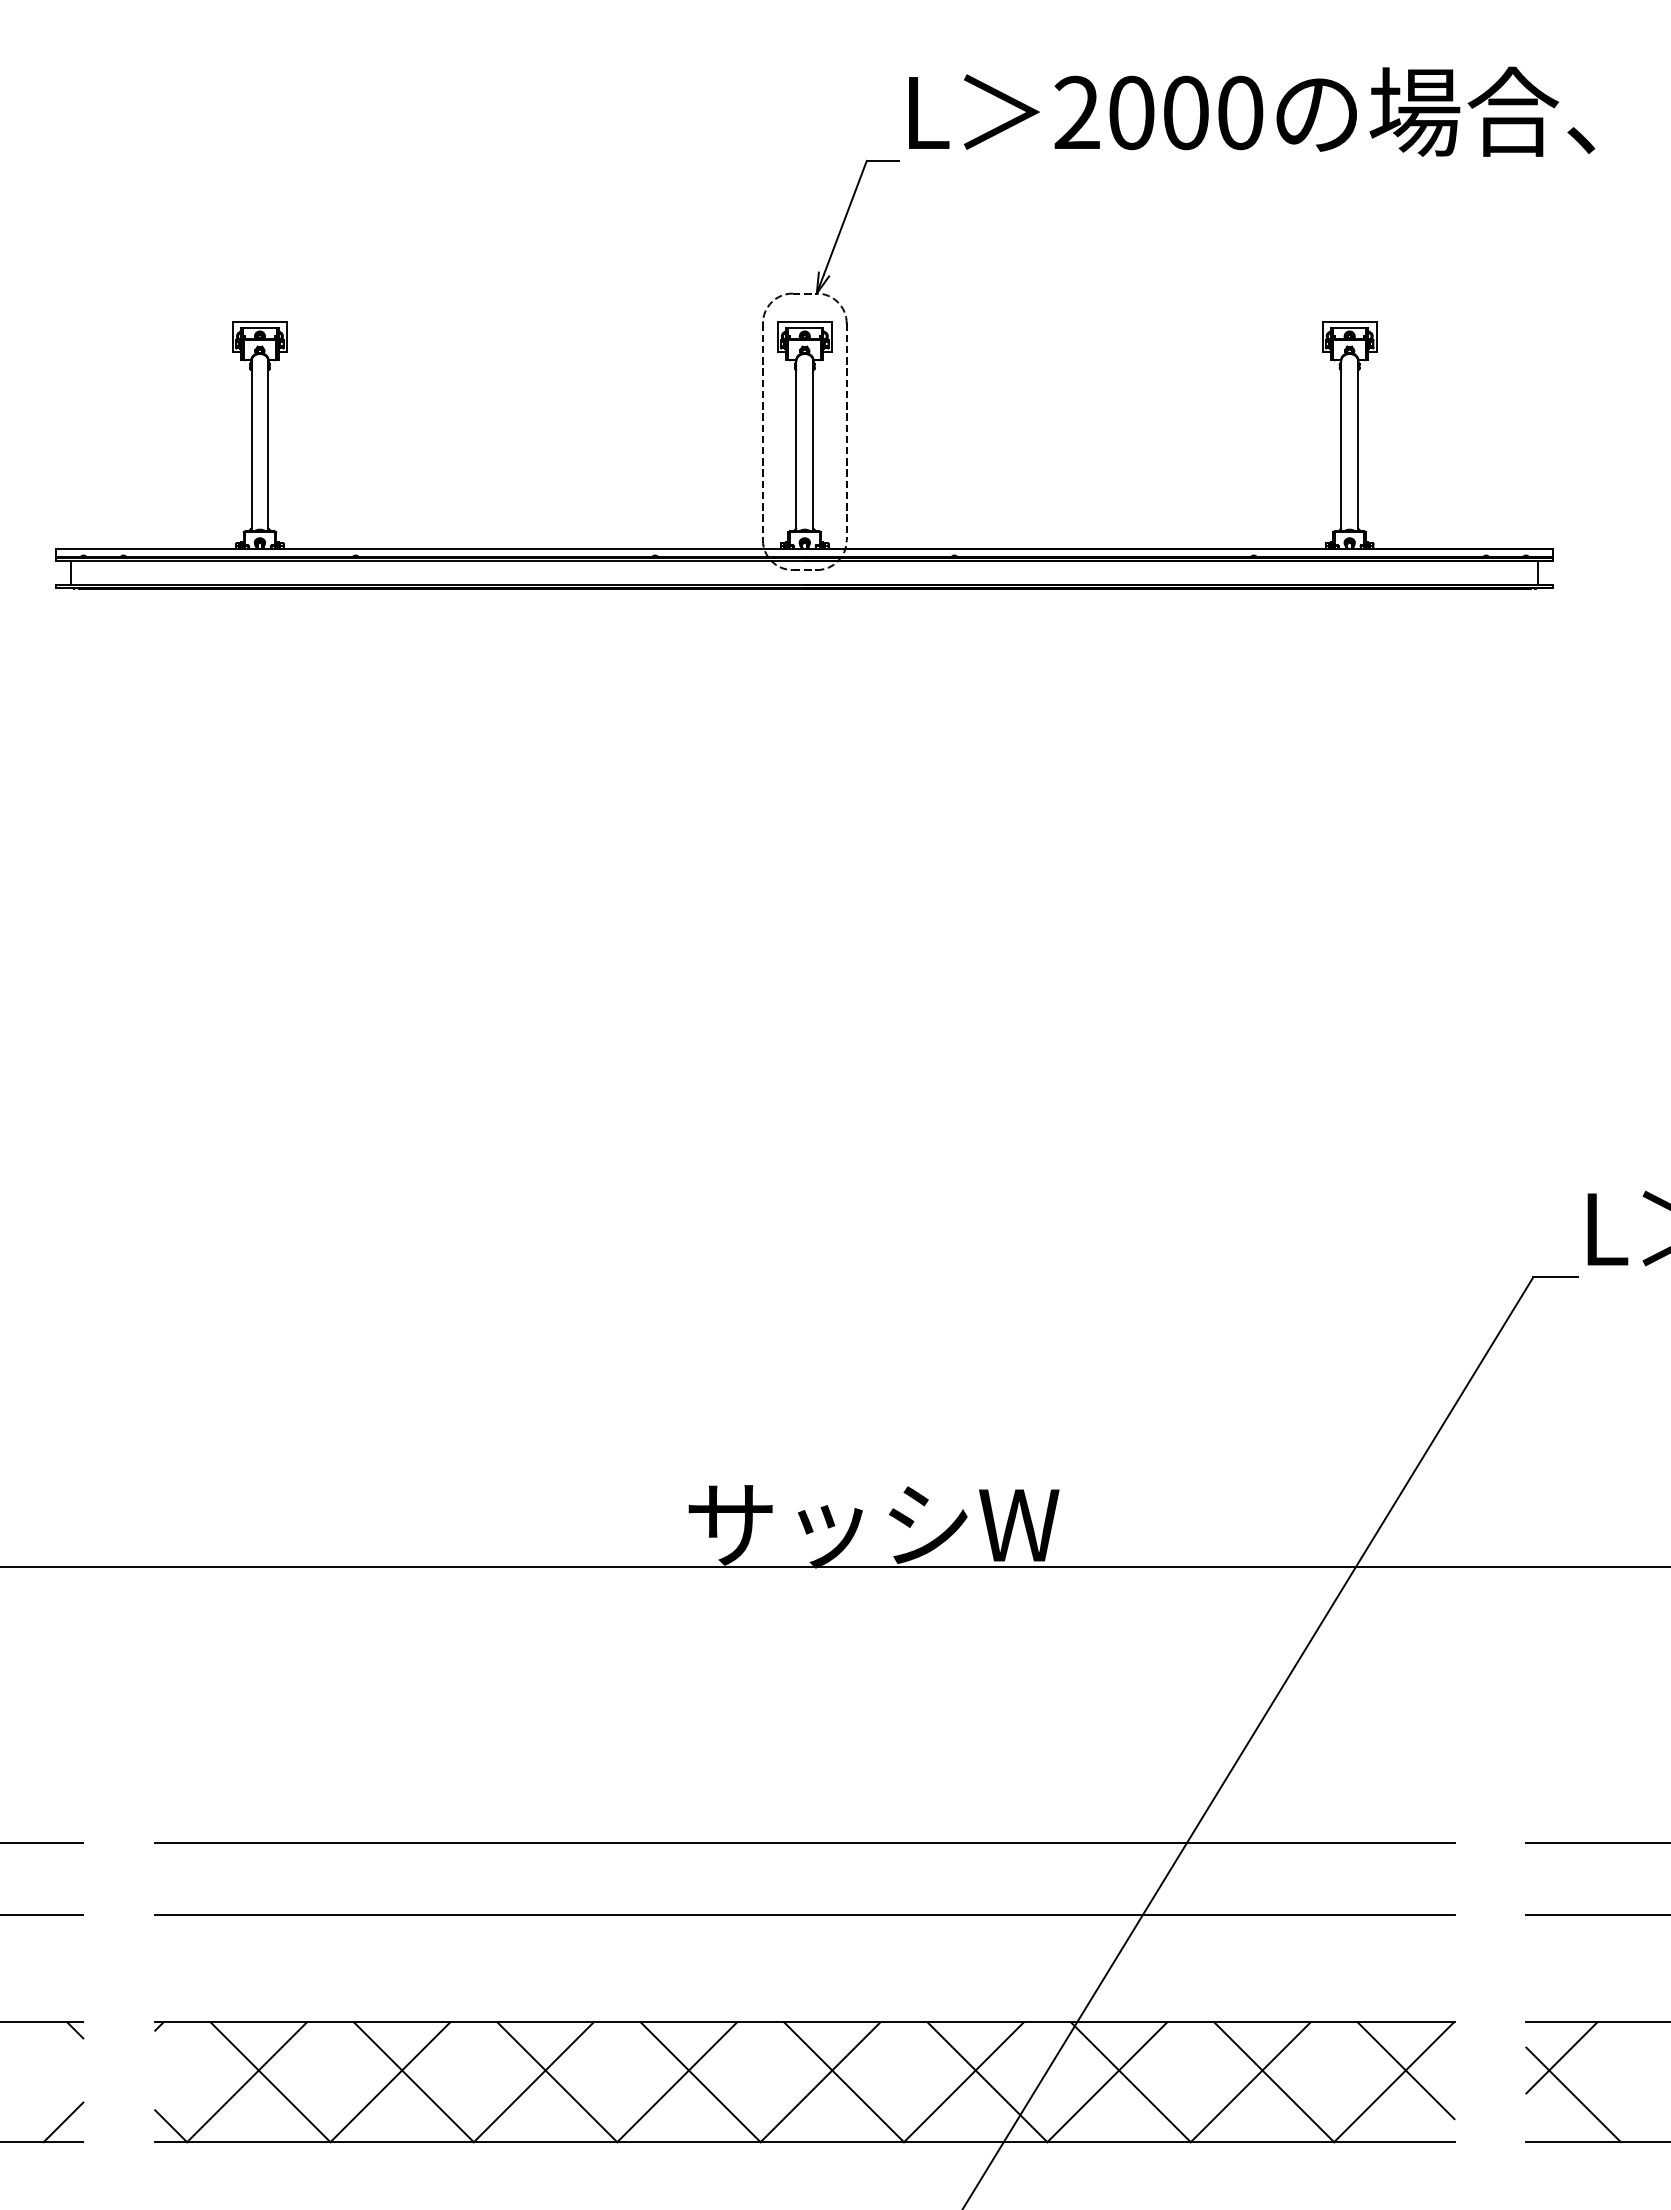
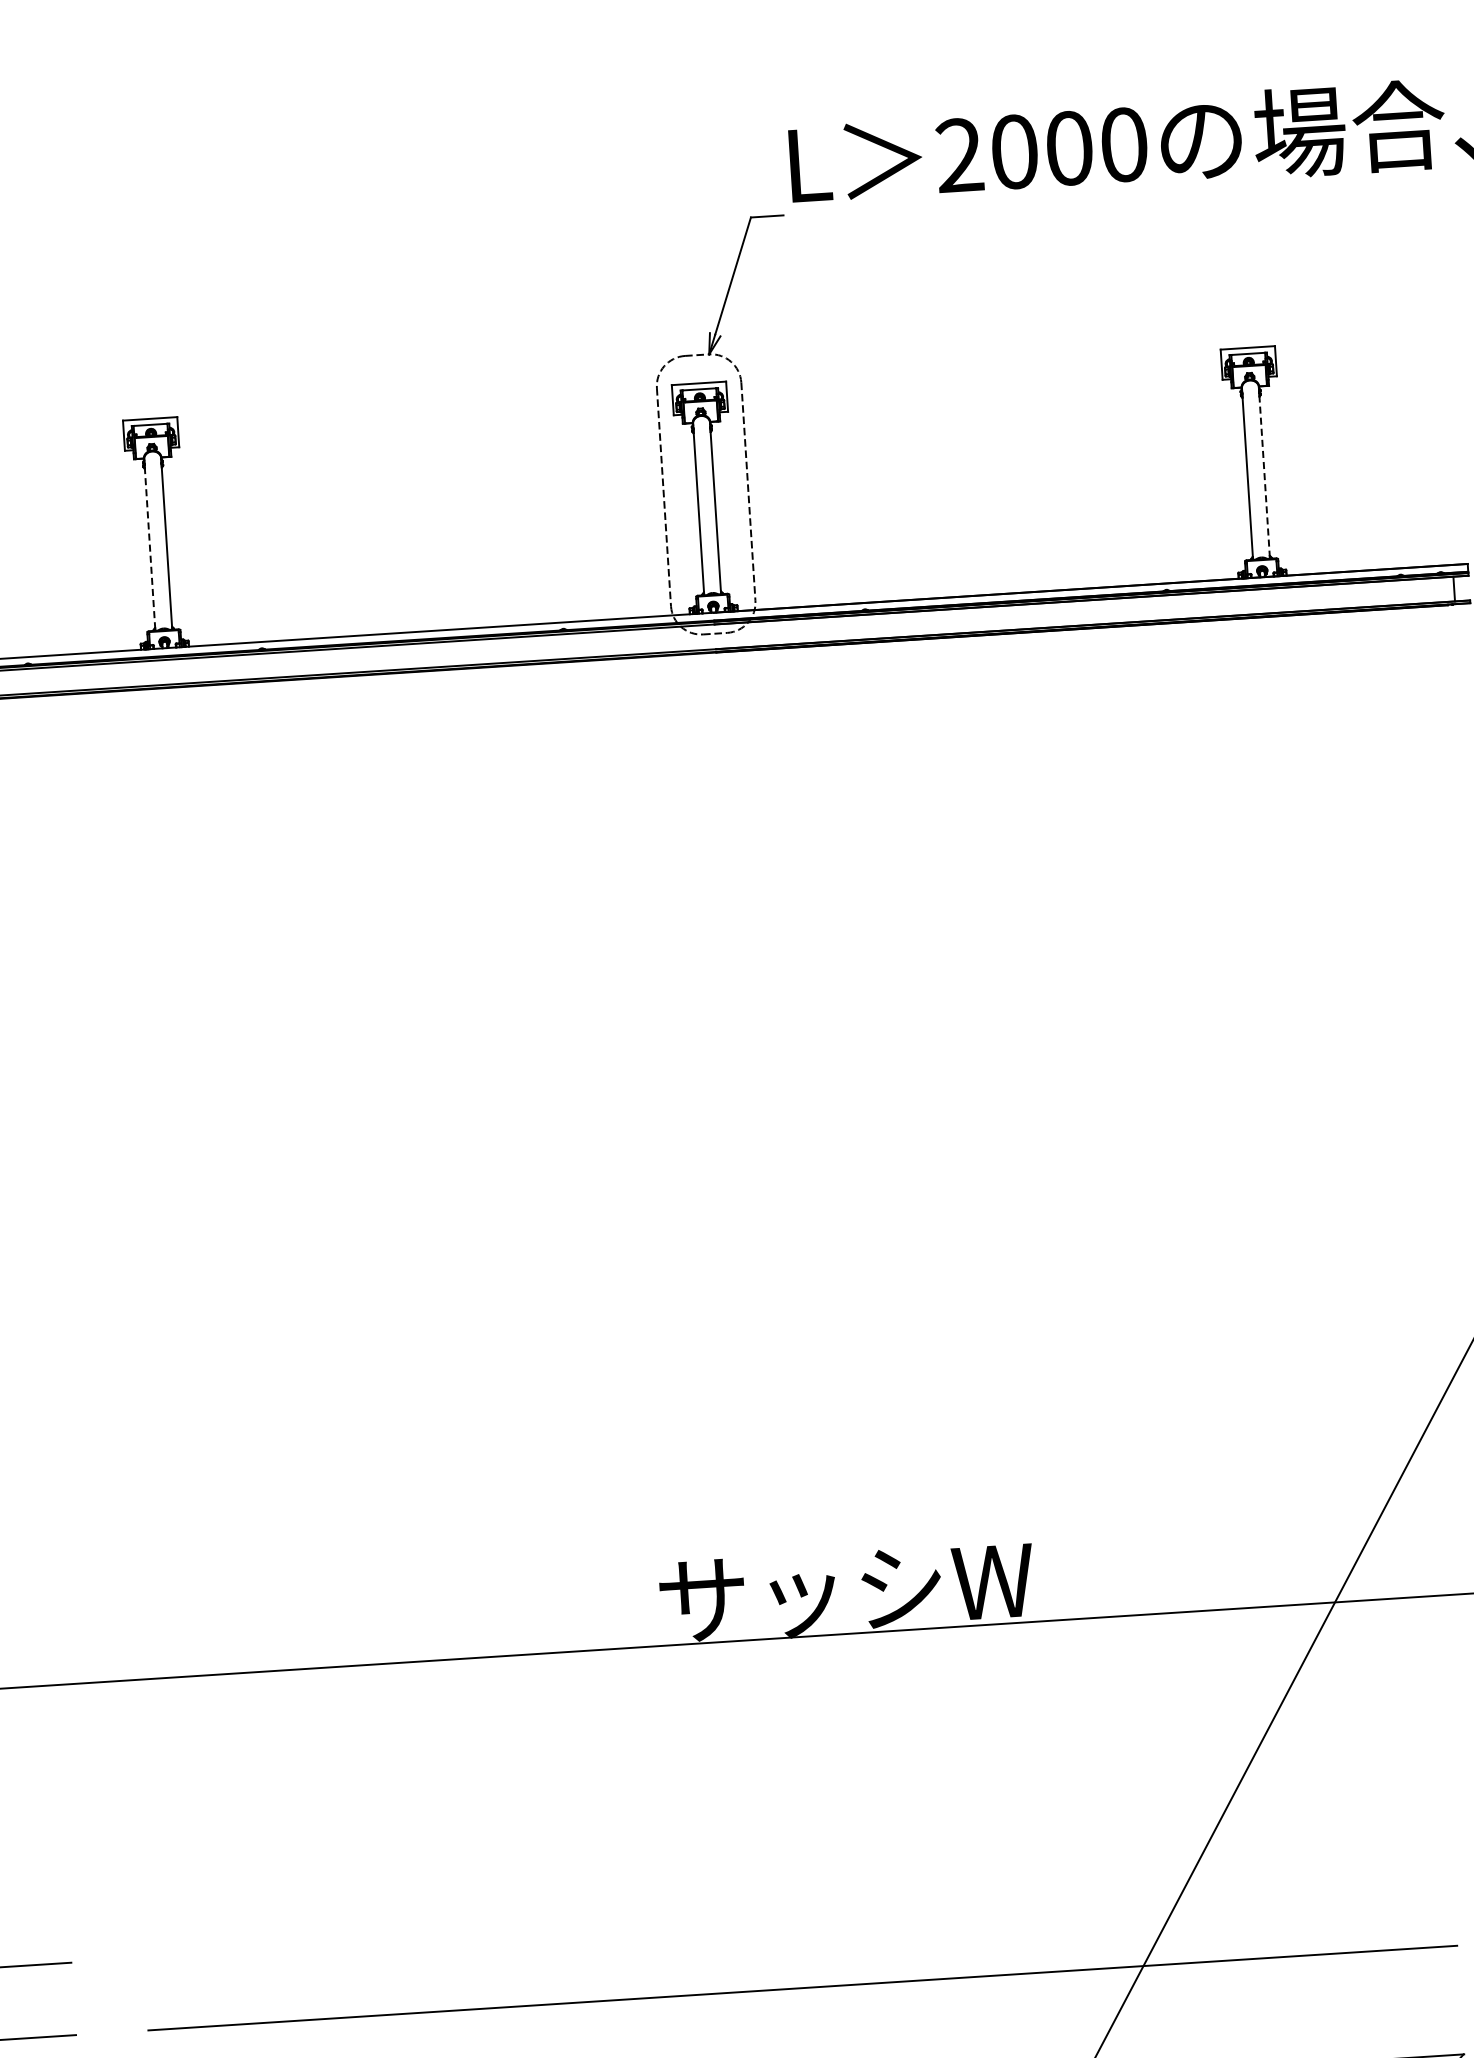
line: (251, 449) -> (149, 548), solid -> dashed
line: (1358, 449) -> (1265, 476), solid -> dashed
line: (804, 1842) -> (797, 1915), removed

